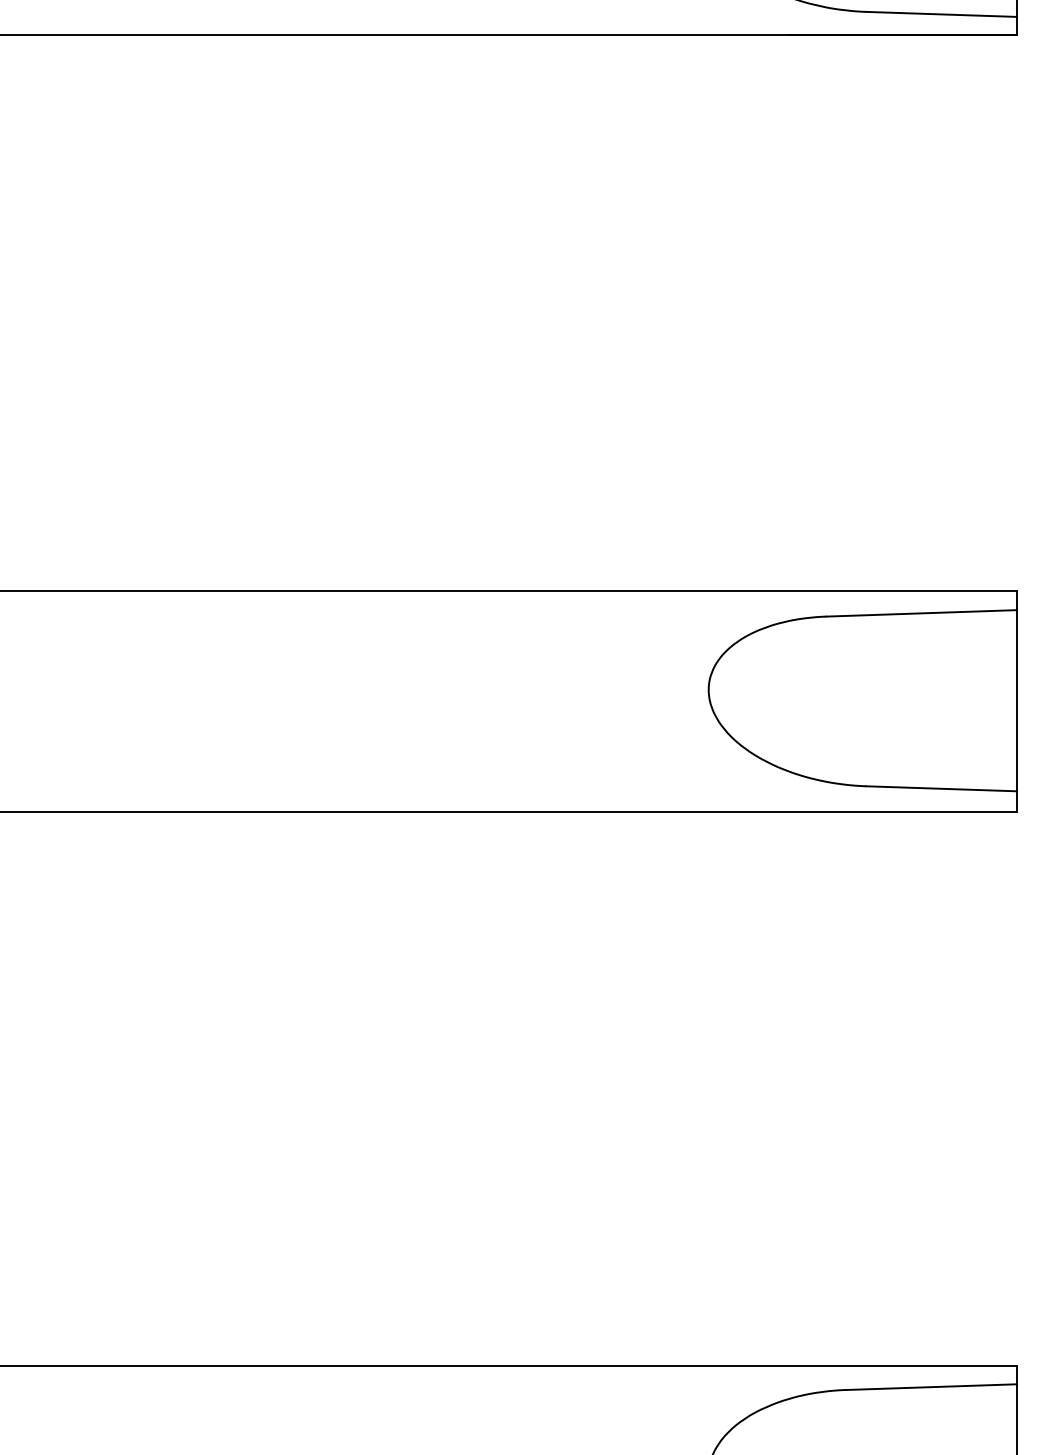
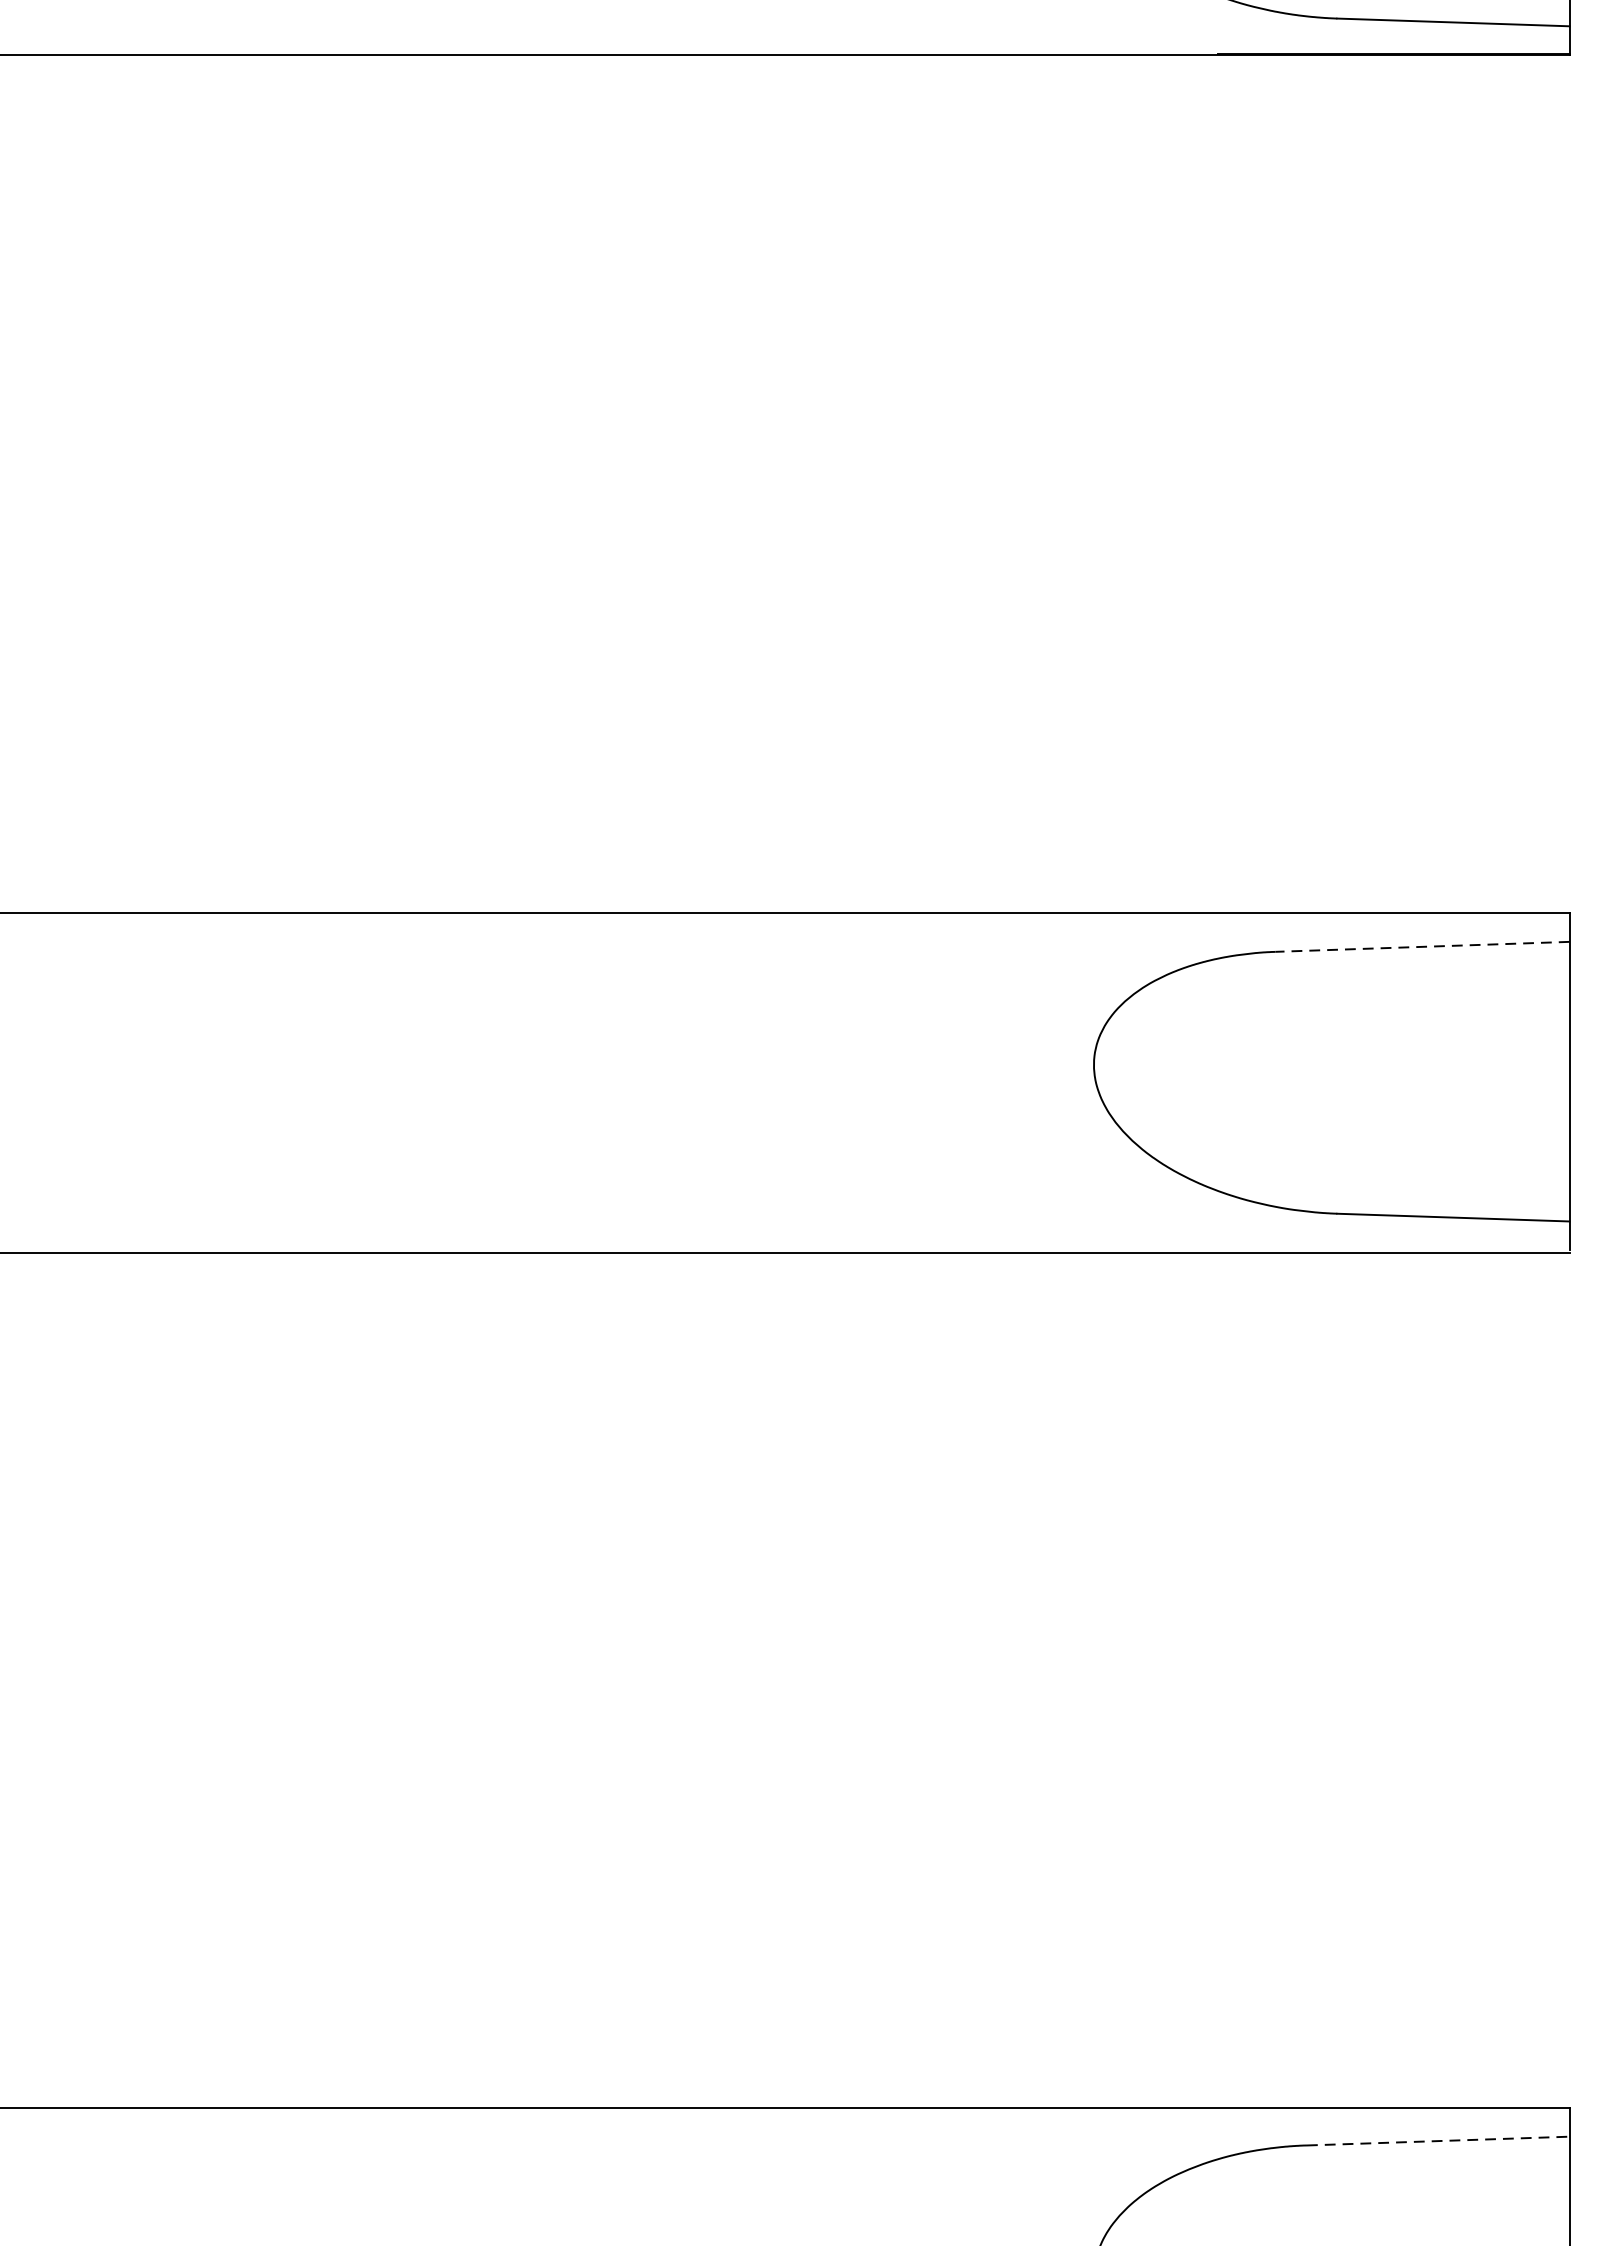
line: (921, 613) -> (1422, 947), solid -> dashed
line: (932, 1387) -> (1439, 2141), solid -> dashed

